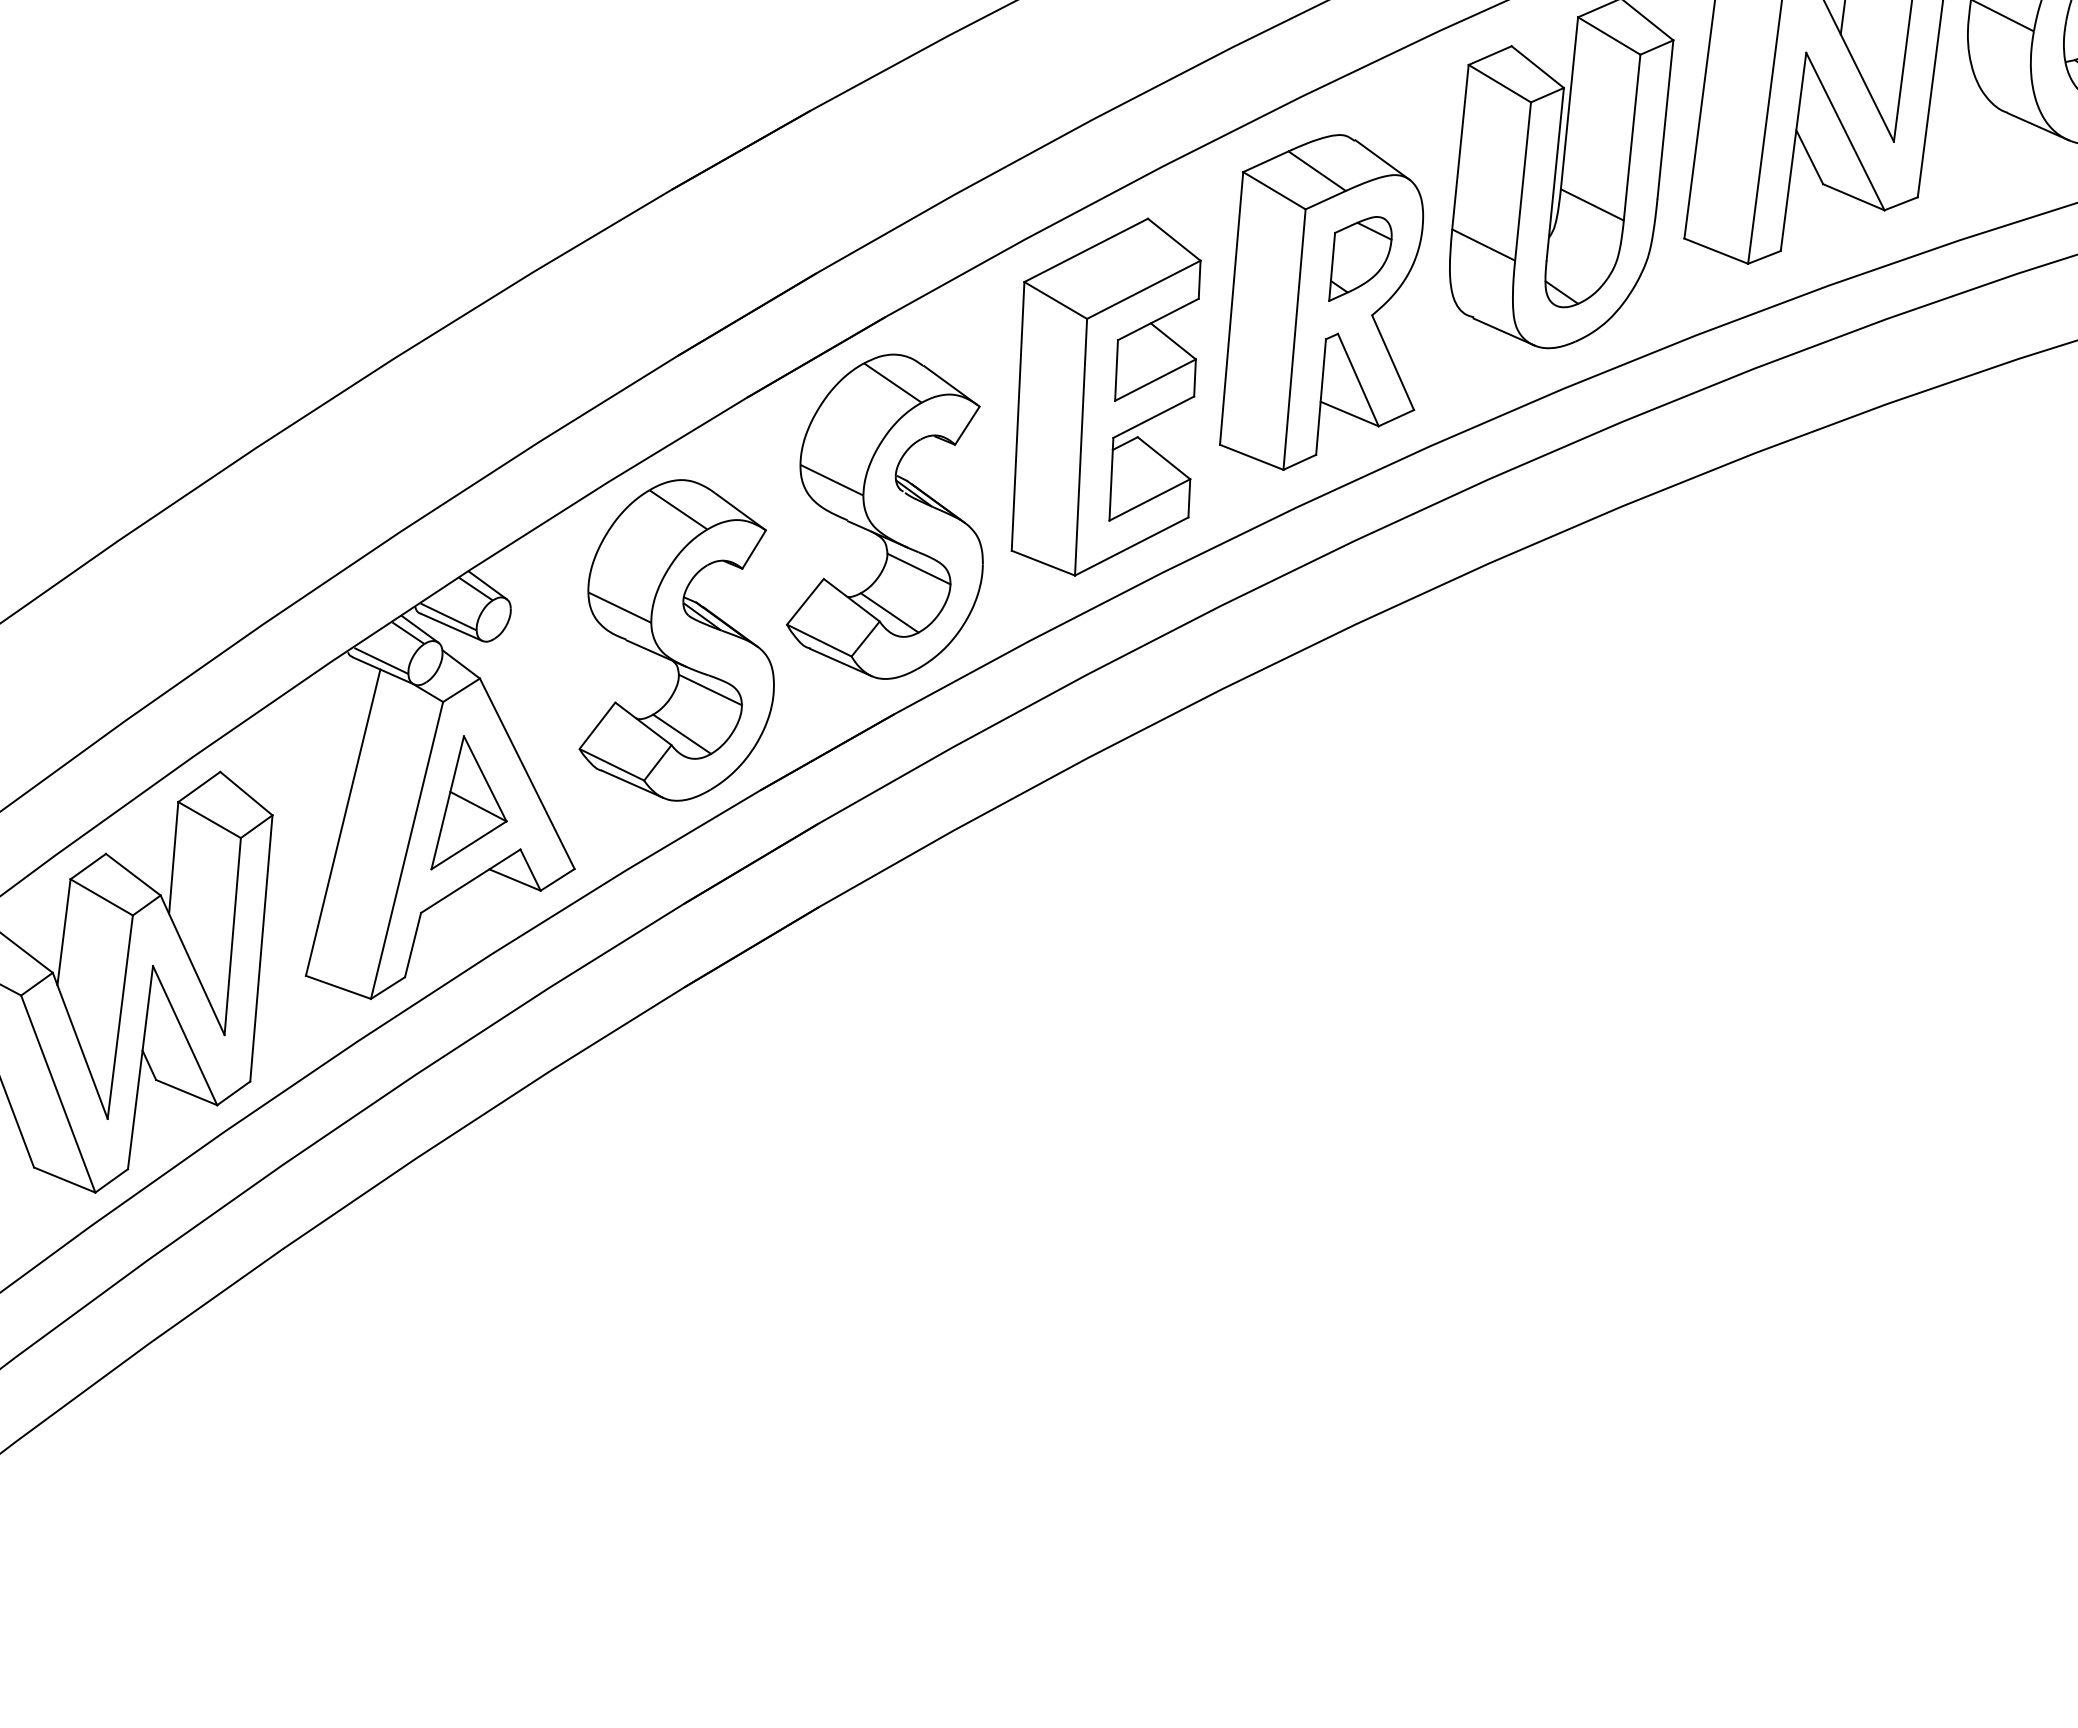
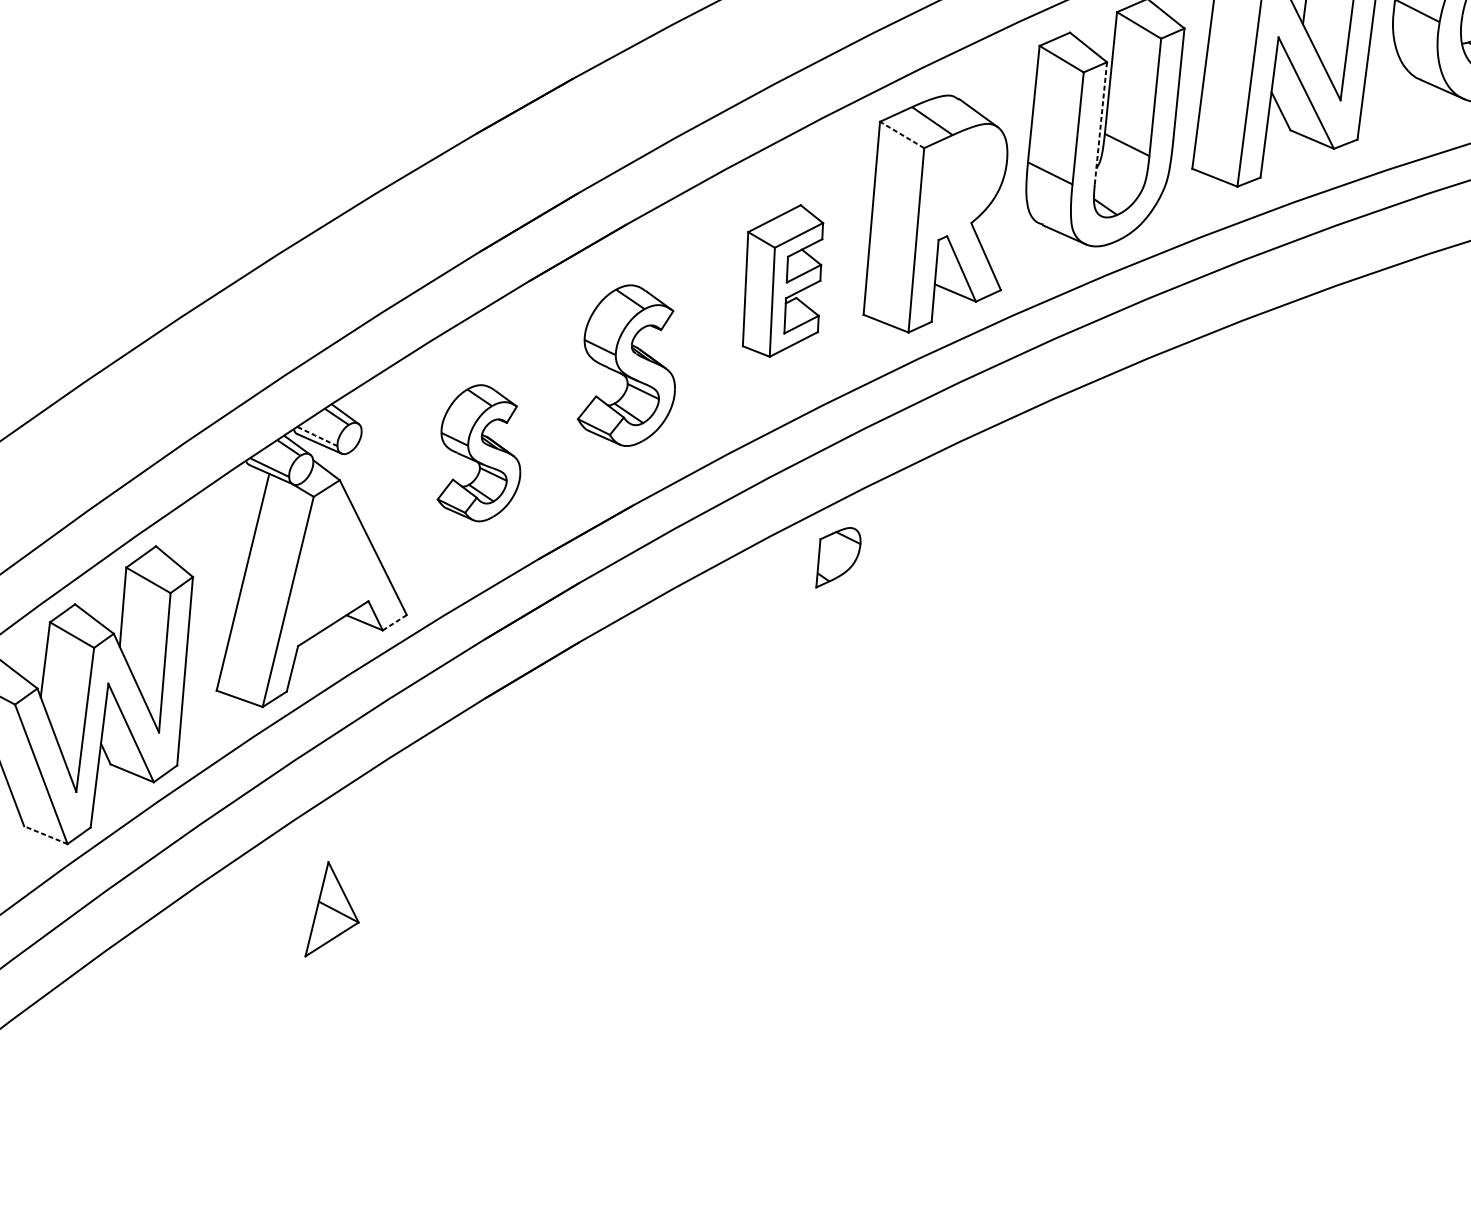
line: (1555, 174) -> (1101, 123), solid -> dashed
line: (1274, 190) -> (902, 134), solid -> dashed
part: (1360, 258) -> (838, 557), moved
part: (1105, 396) -> (782, 280), size x0.6
part: (884, 516) -> (626, 365), size x0.7
line: (447, 616) -> (316, 436), solid -> dashed
part: (676, 640) -> (478, 453), size x0.6
part: (468, 802) -> (331, 909), moved
line: (557, 880) -> (394, 623), solid -> dashed
line: (64, 1179) -> (45, 834), solid -> dashed

